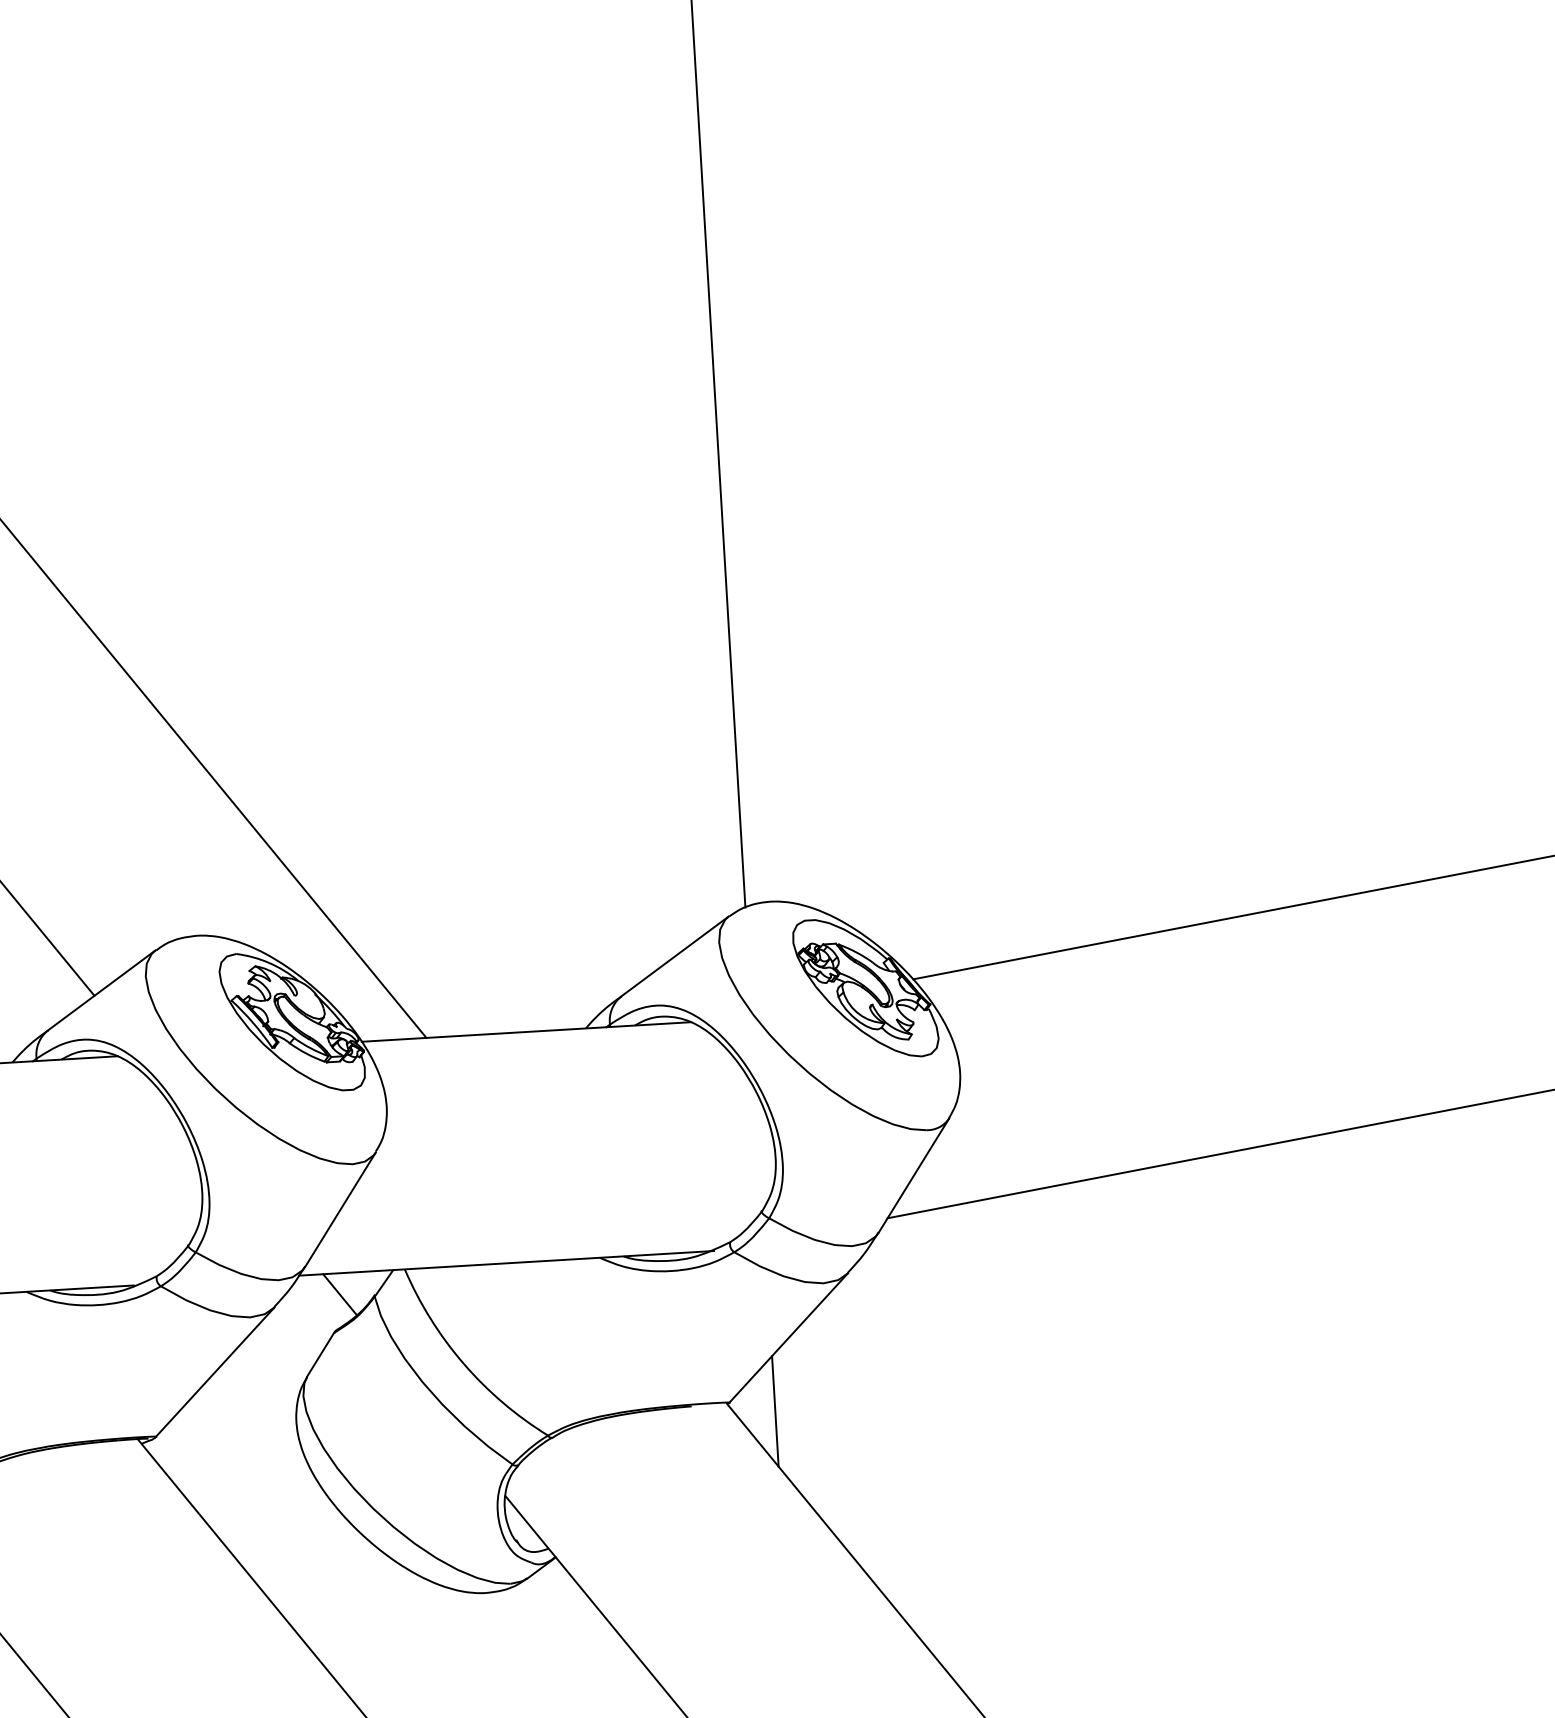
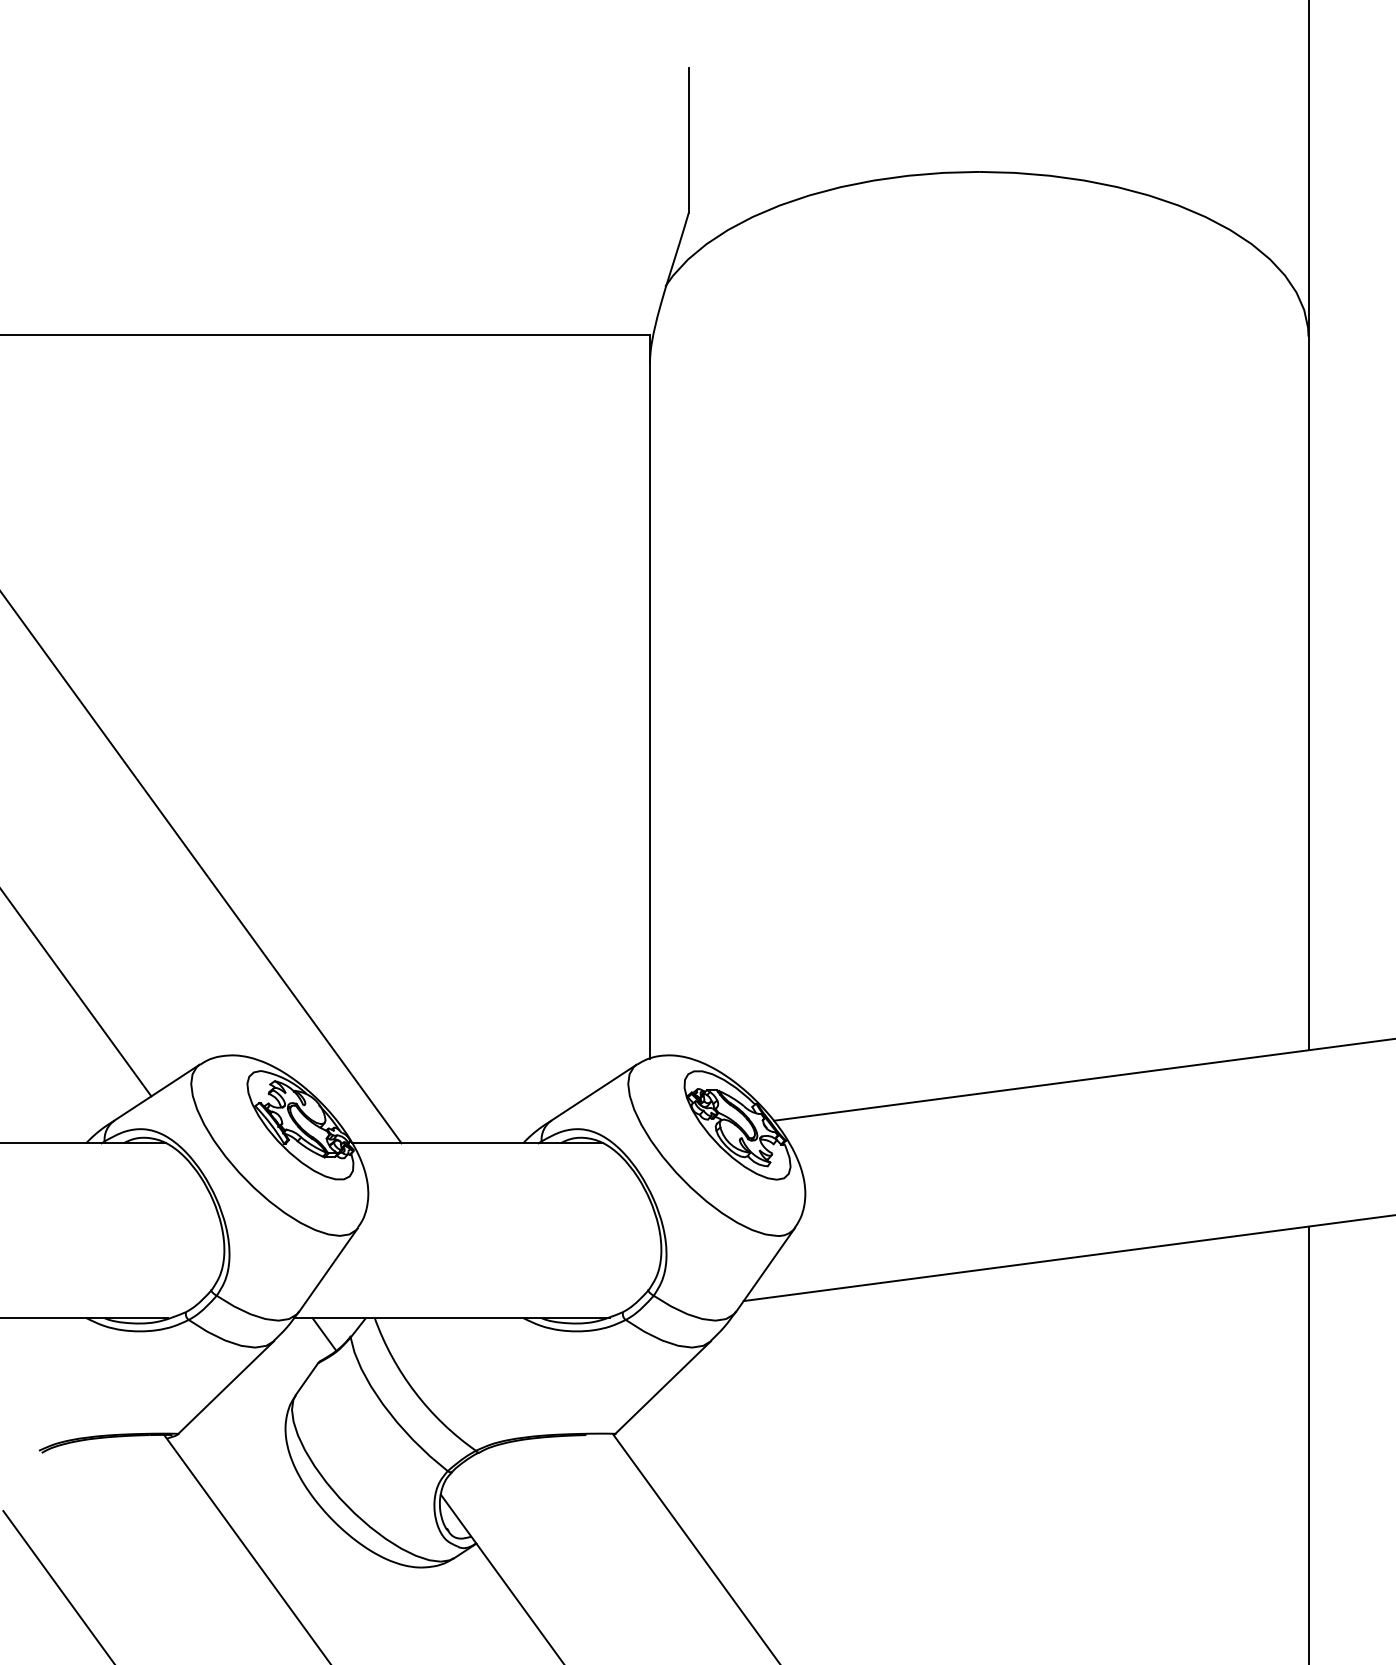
line: (775, 1411) -> (649, 1442), removed

